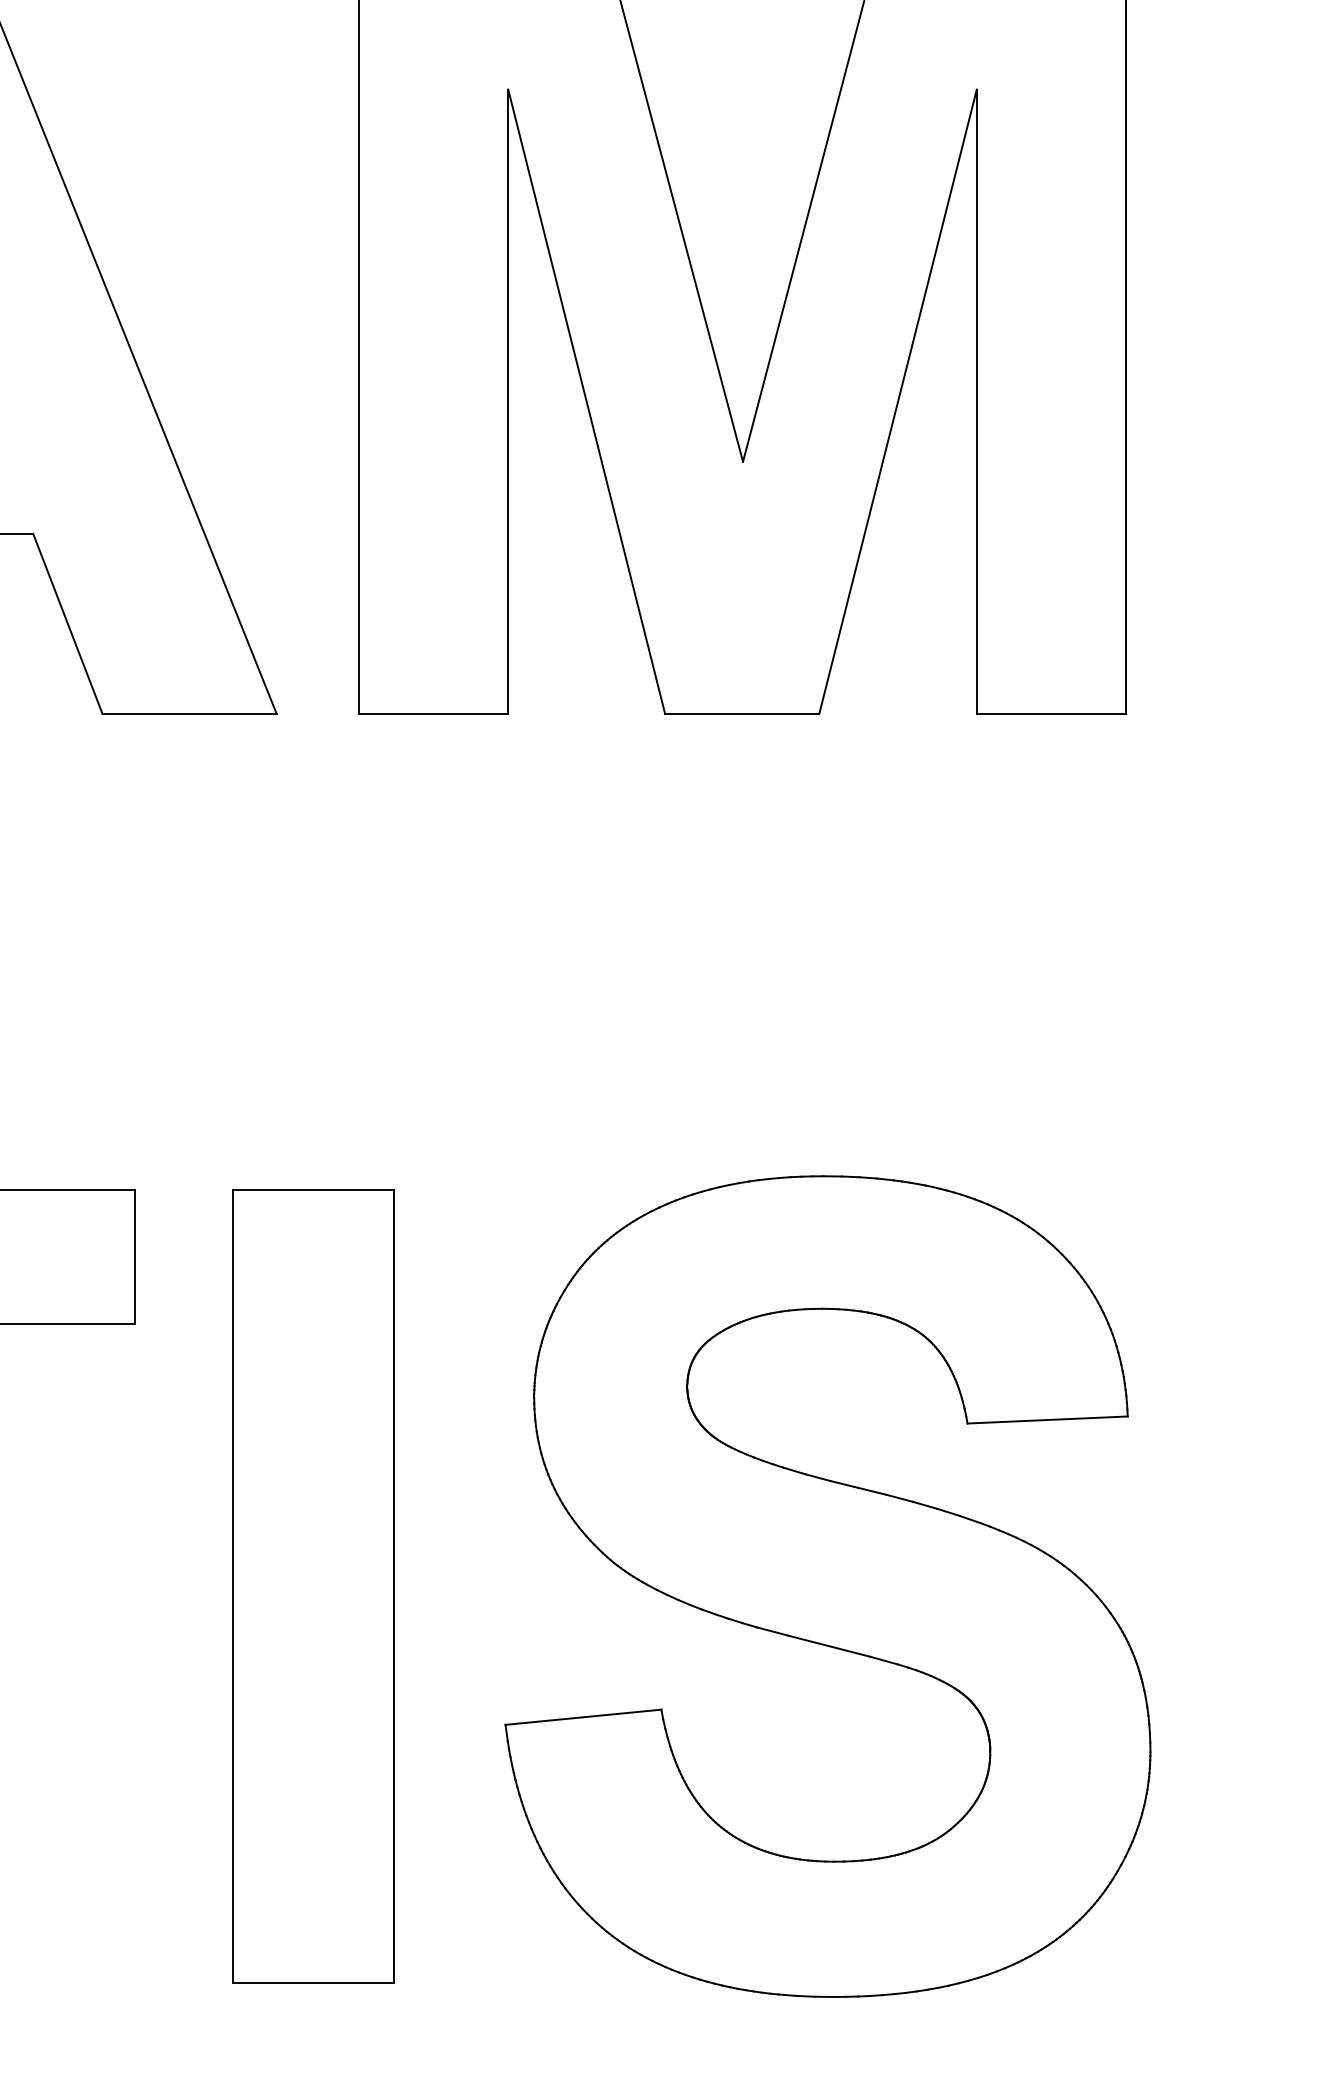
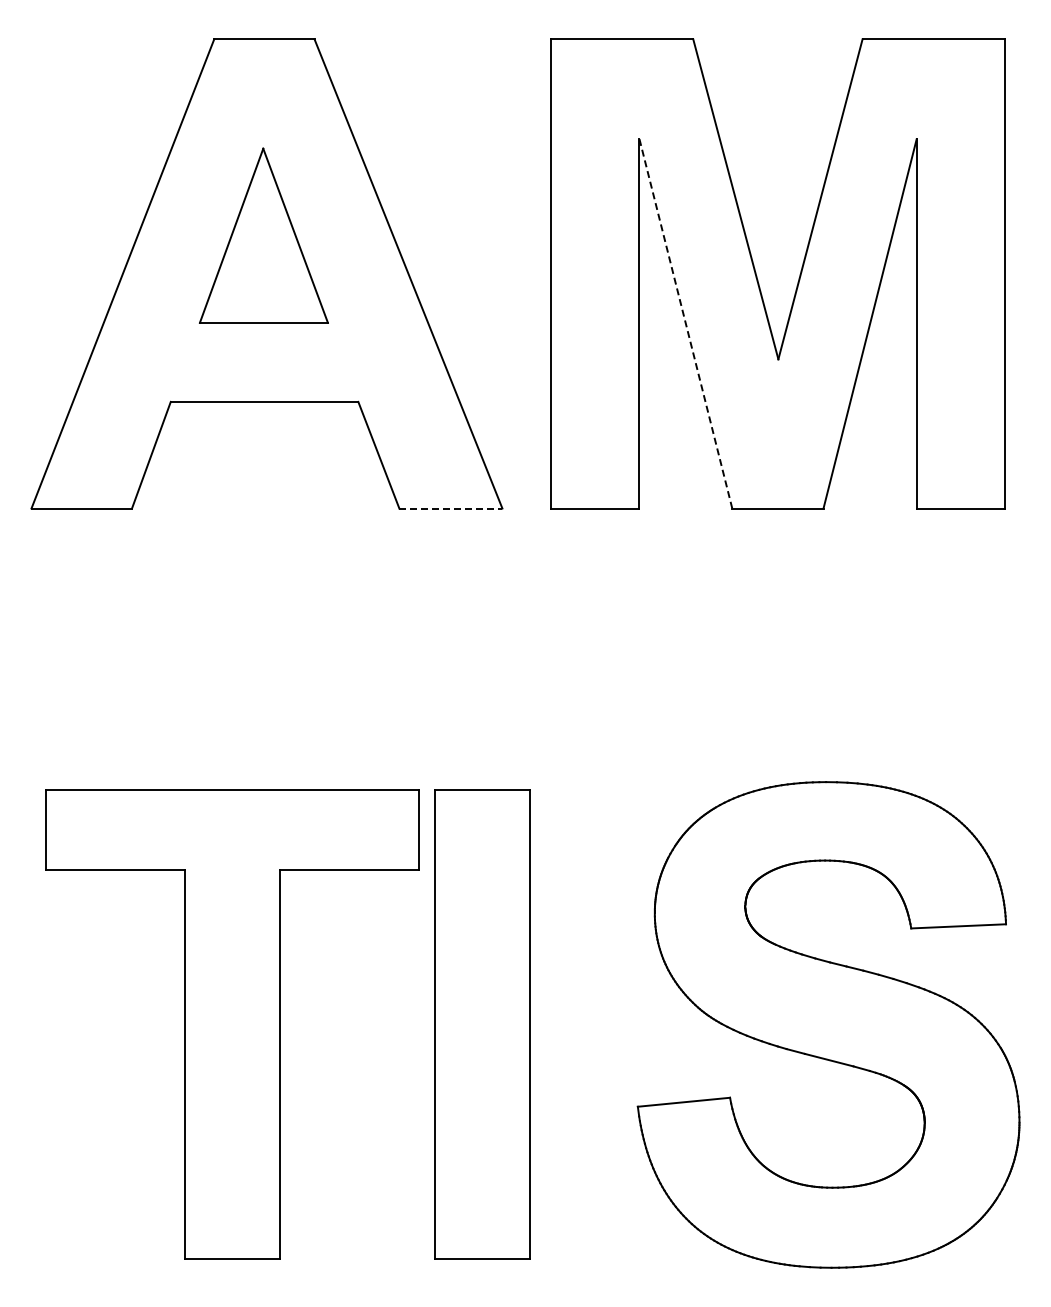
line: (587, 402) -> (686, 324), solid -> dashed
line: (188, 713) -> (450, 508), solid -> dashed
part: (313, 1585) -> (482, 1024), moved

